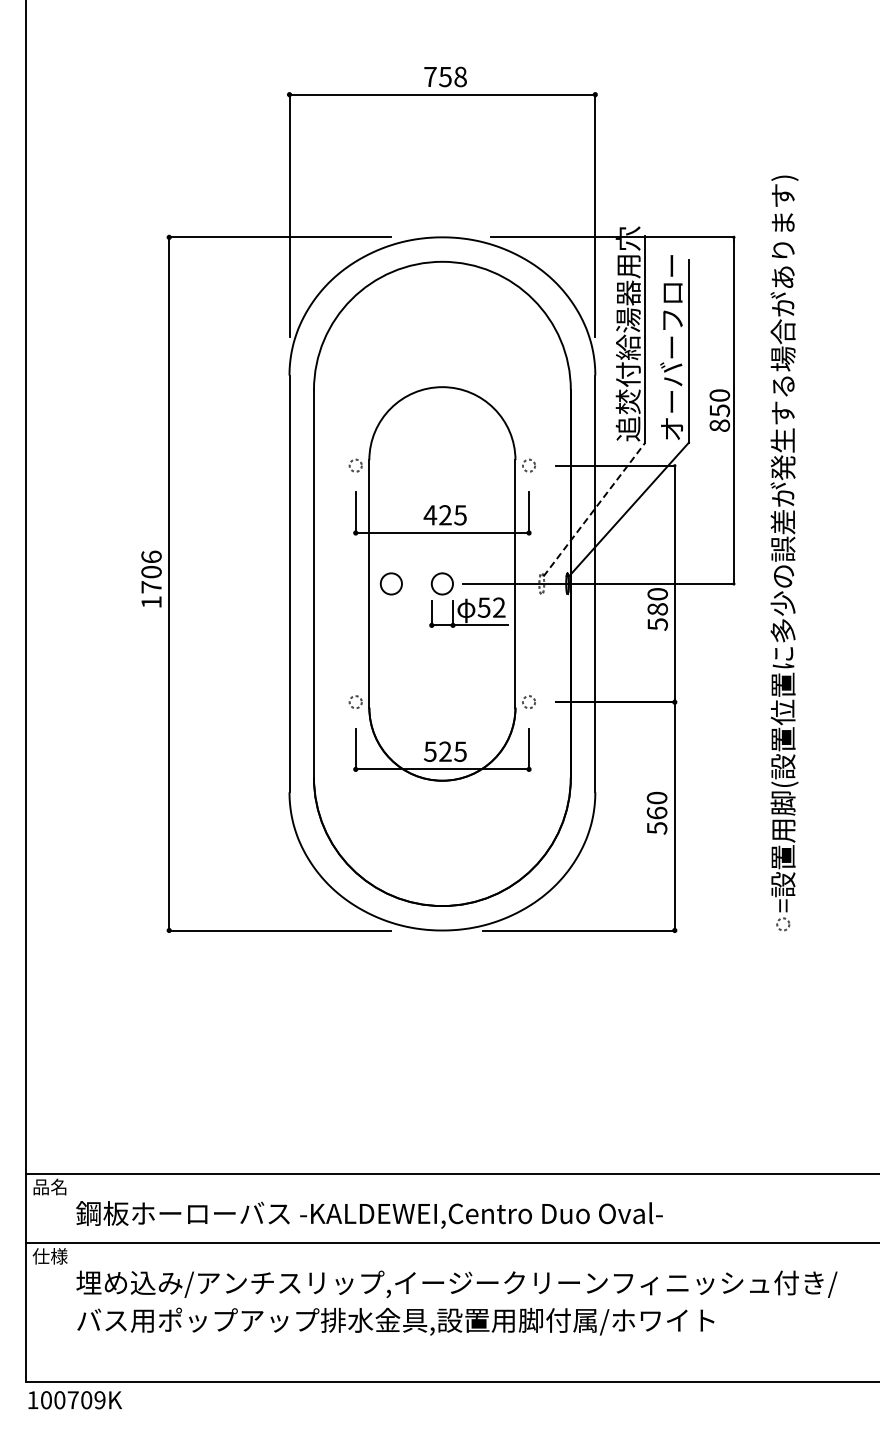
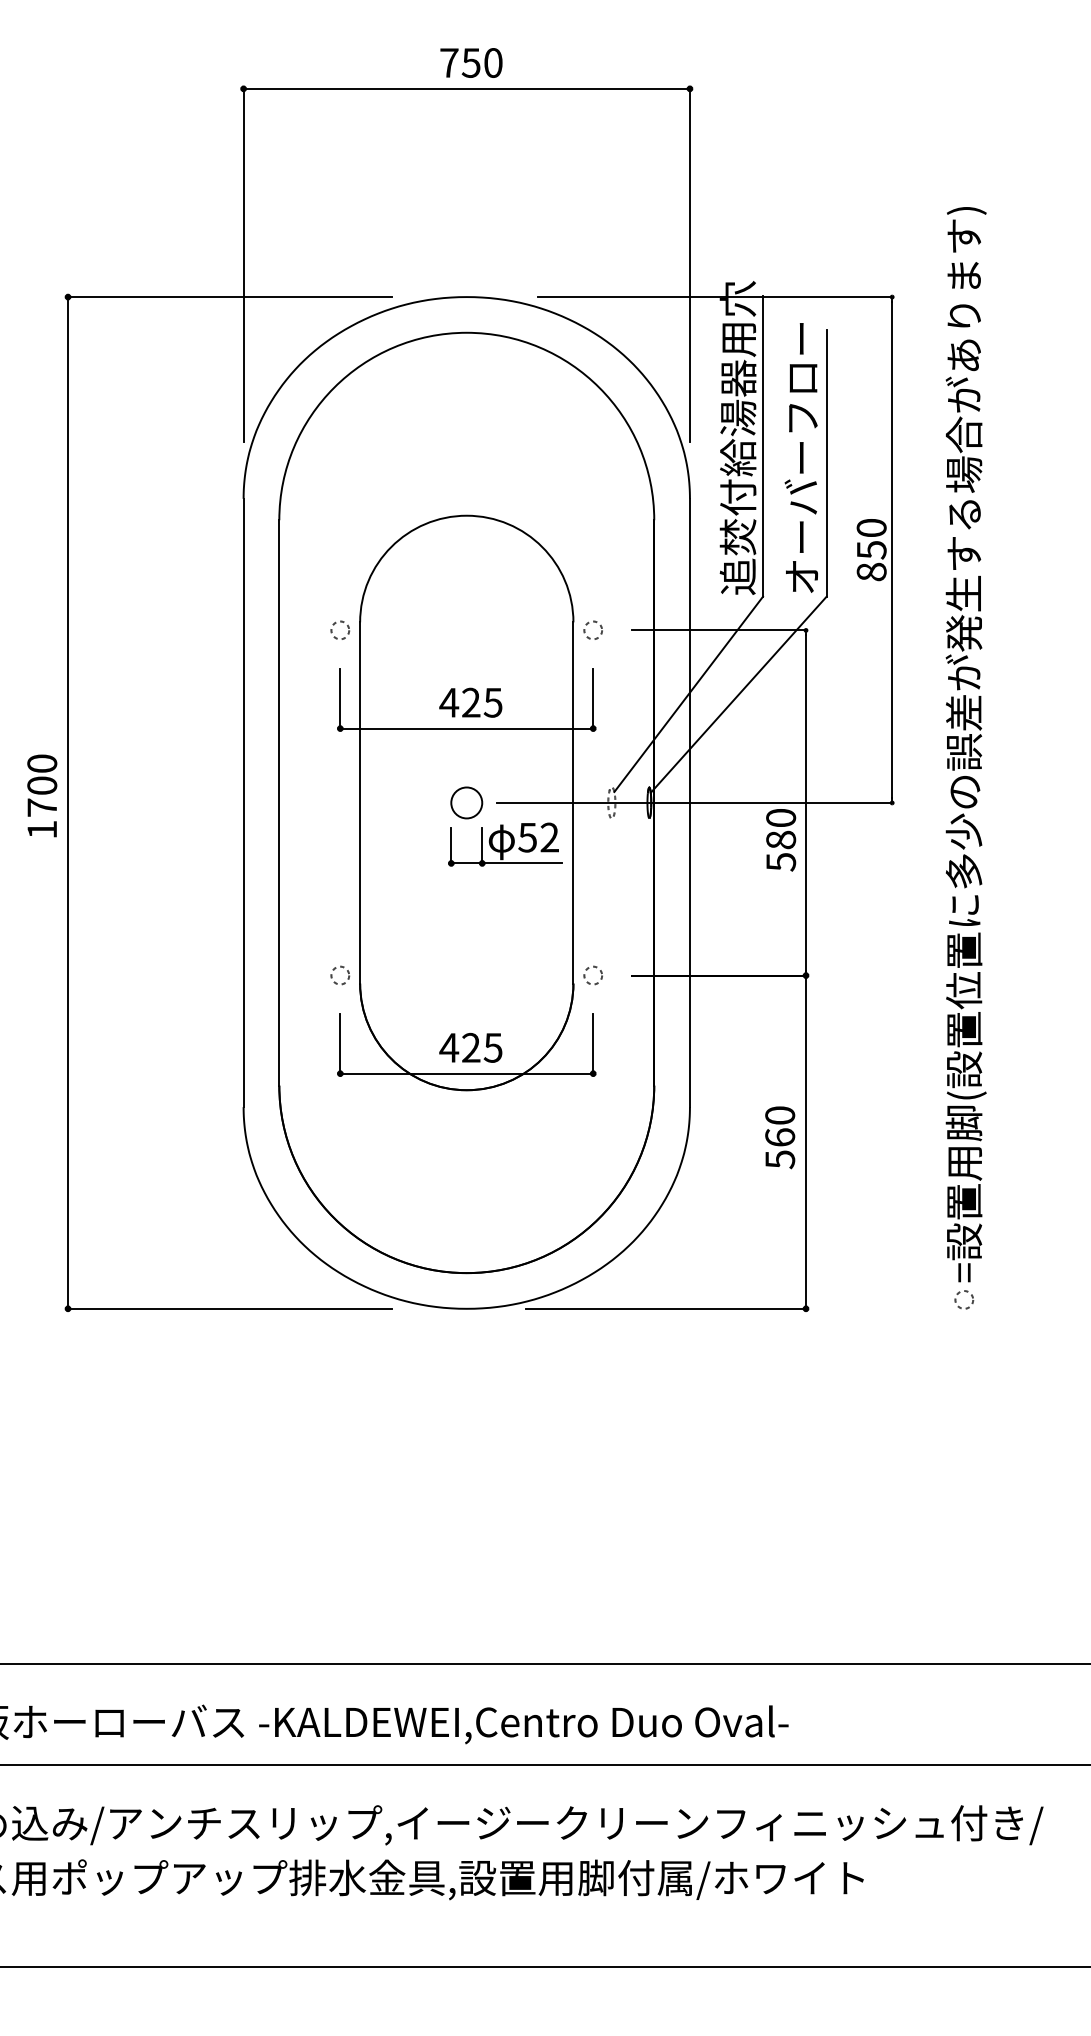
text: (460, 76) -> (493, 62), 758 -> 750
line: (594, 509) -> (688, 694), dashed -> solid
text: (151, 556) -> (42, 762), 1706 -> 1700
circle: (390, 583) -> (391, 802), removed
text: (430, 751) -> (449, 1047), 525 -> 425

